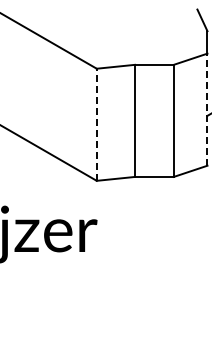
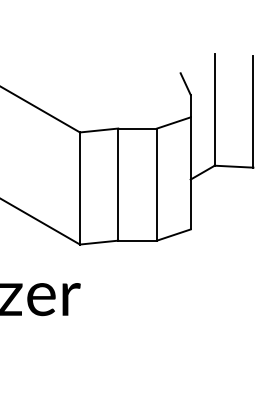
line: (207, 108) -> (190, 172), dashed -> solid
line: (97, 124) -> (80, 188), dashed -> solid

